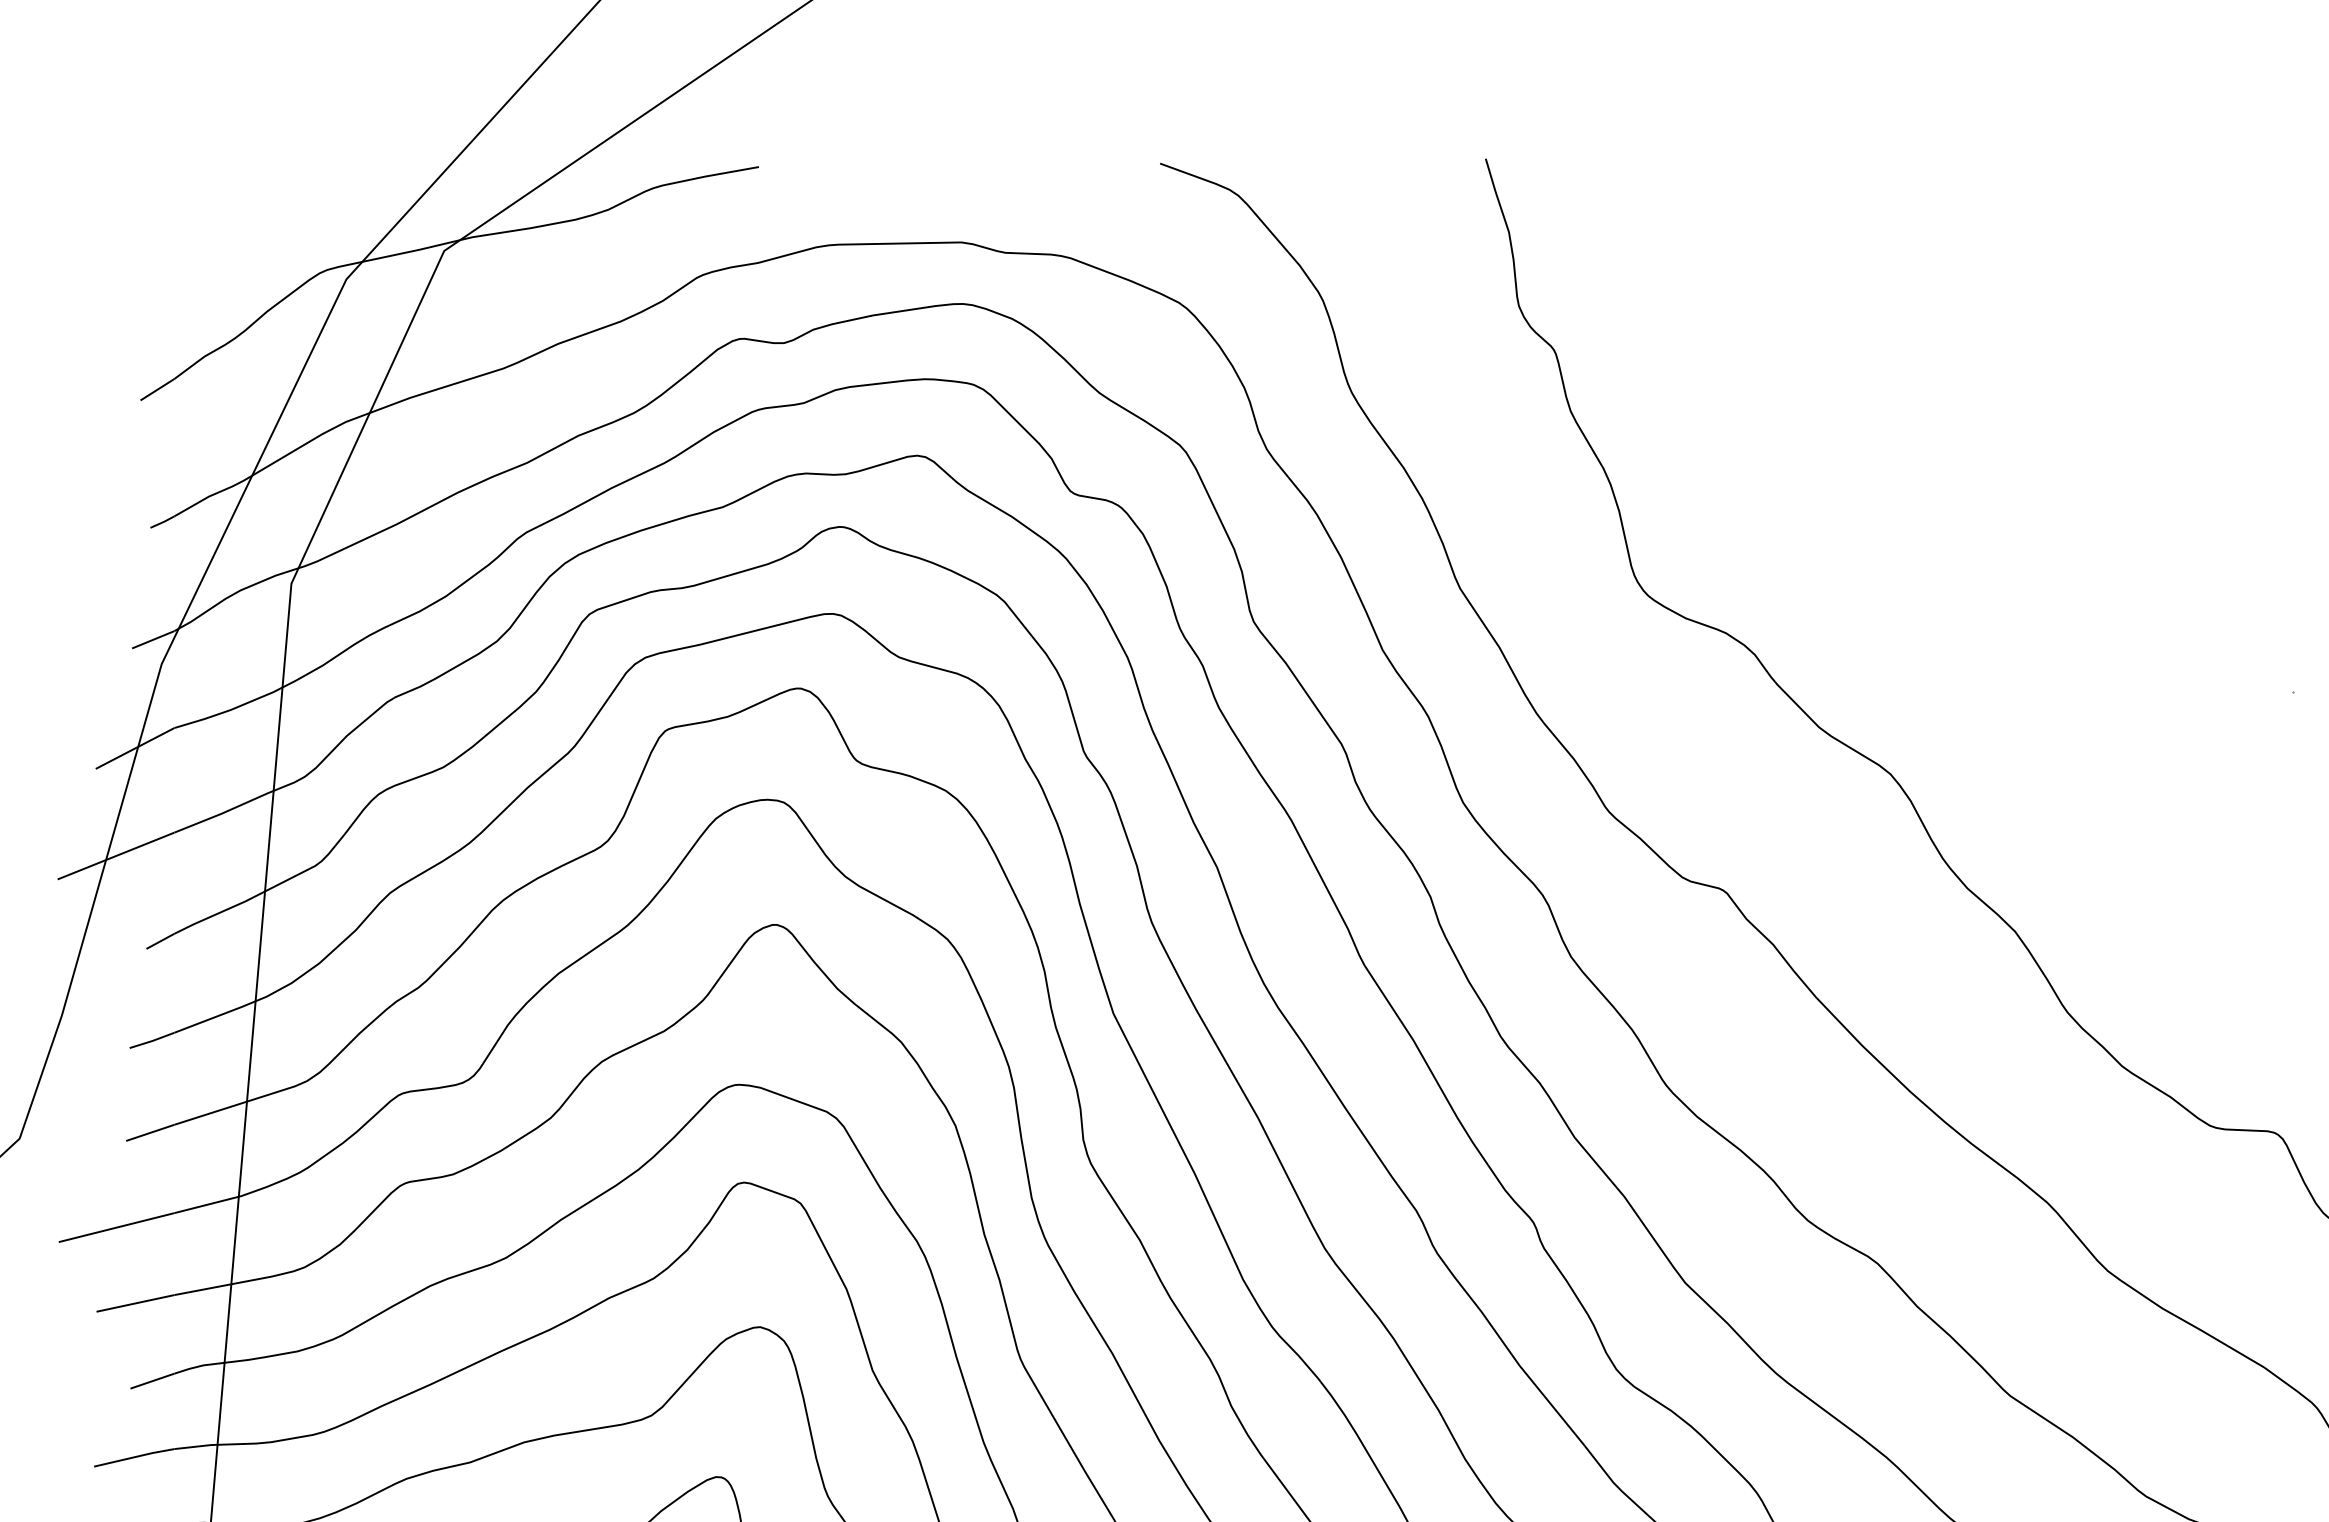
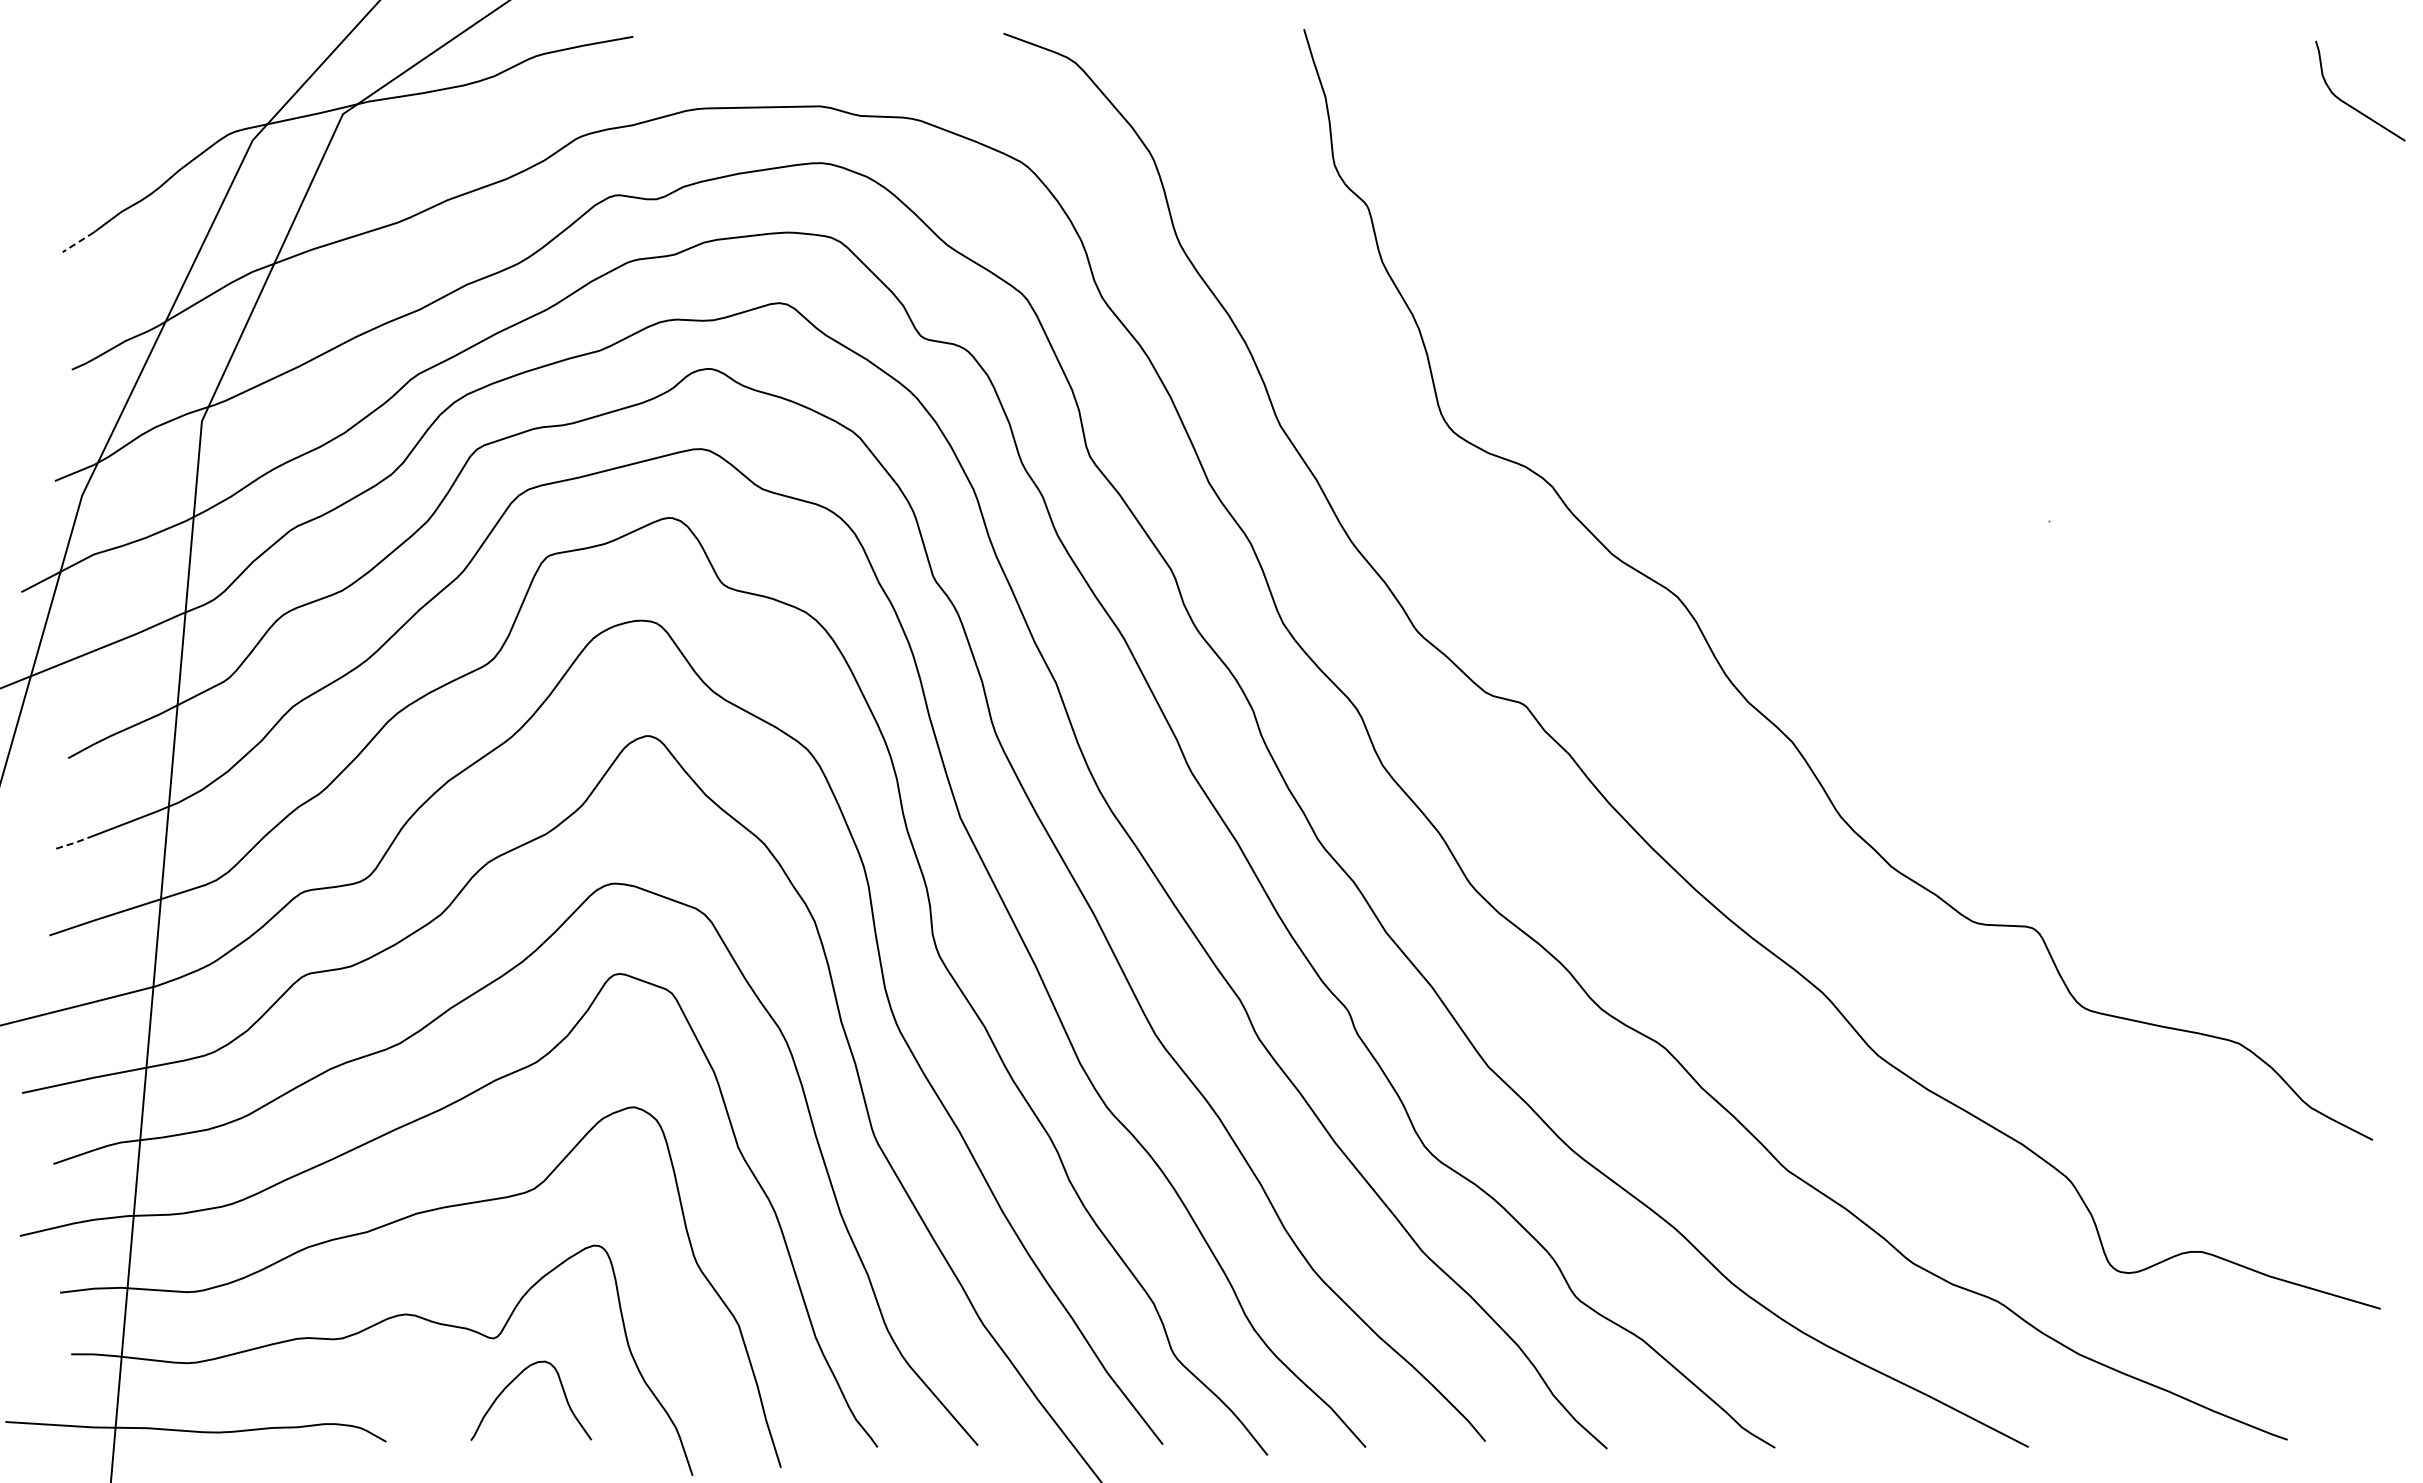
line: (157, 389) -> (78, 242), solid -> dashed
line: (153, 1041) -> (74, 843), solid -> dashed

